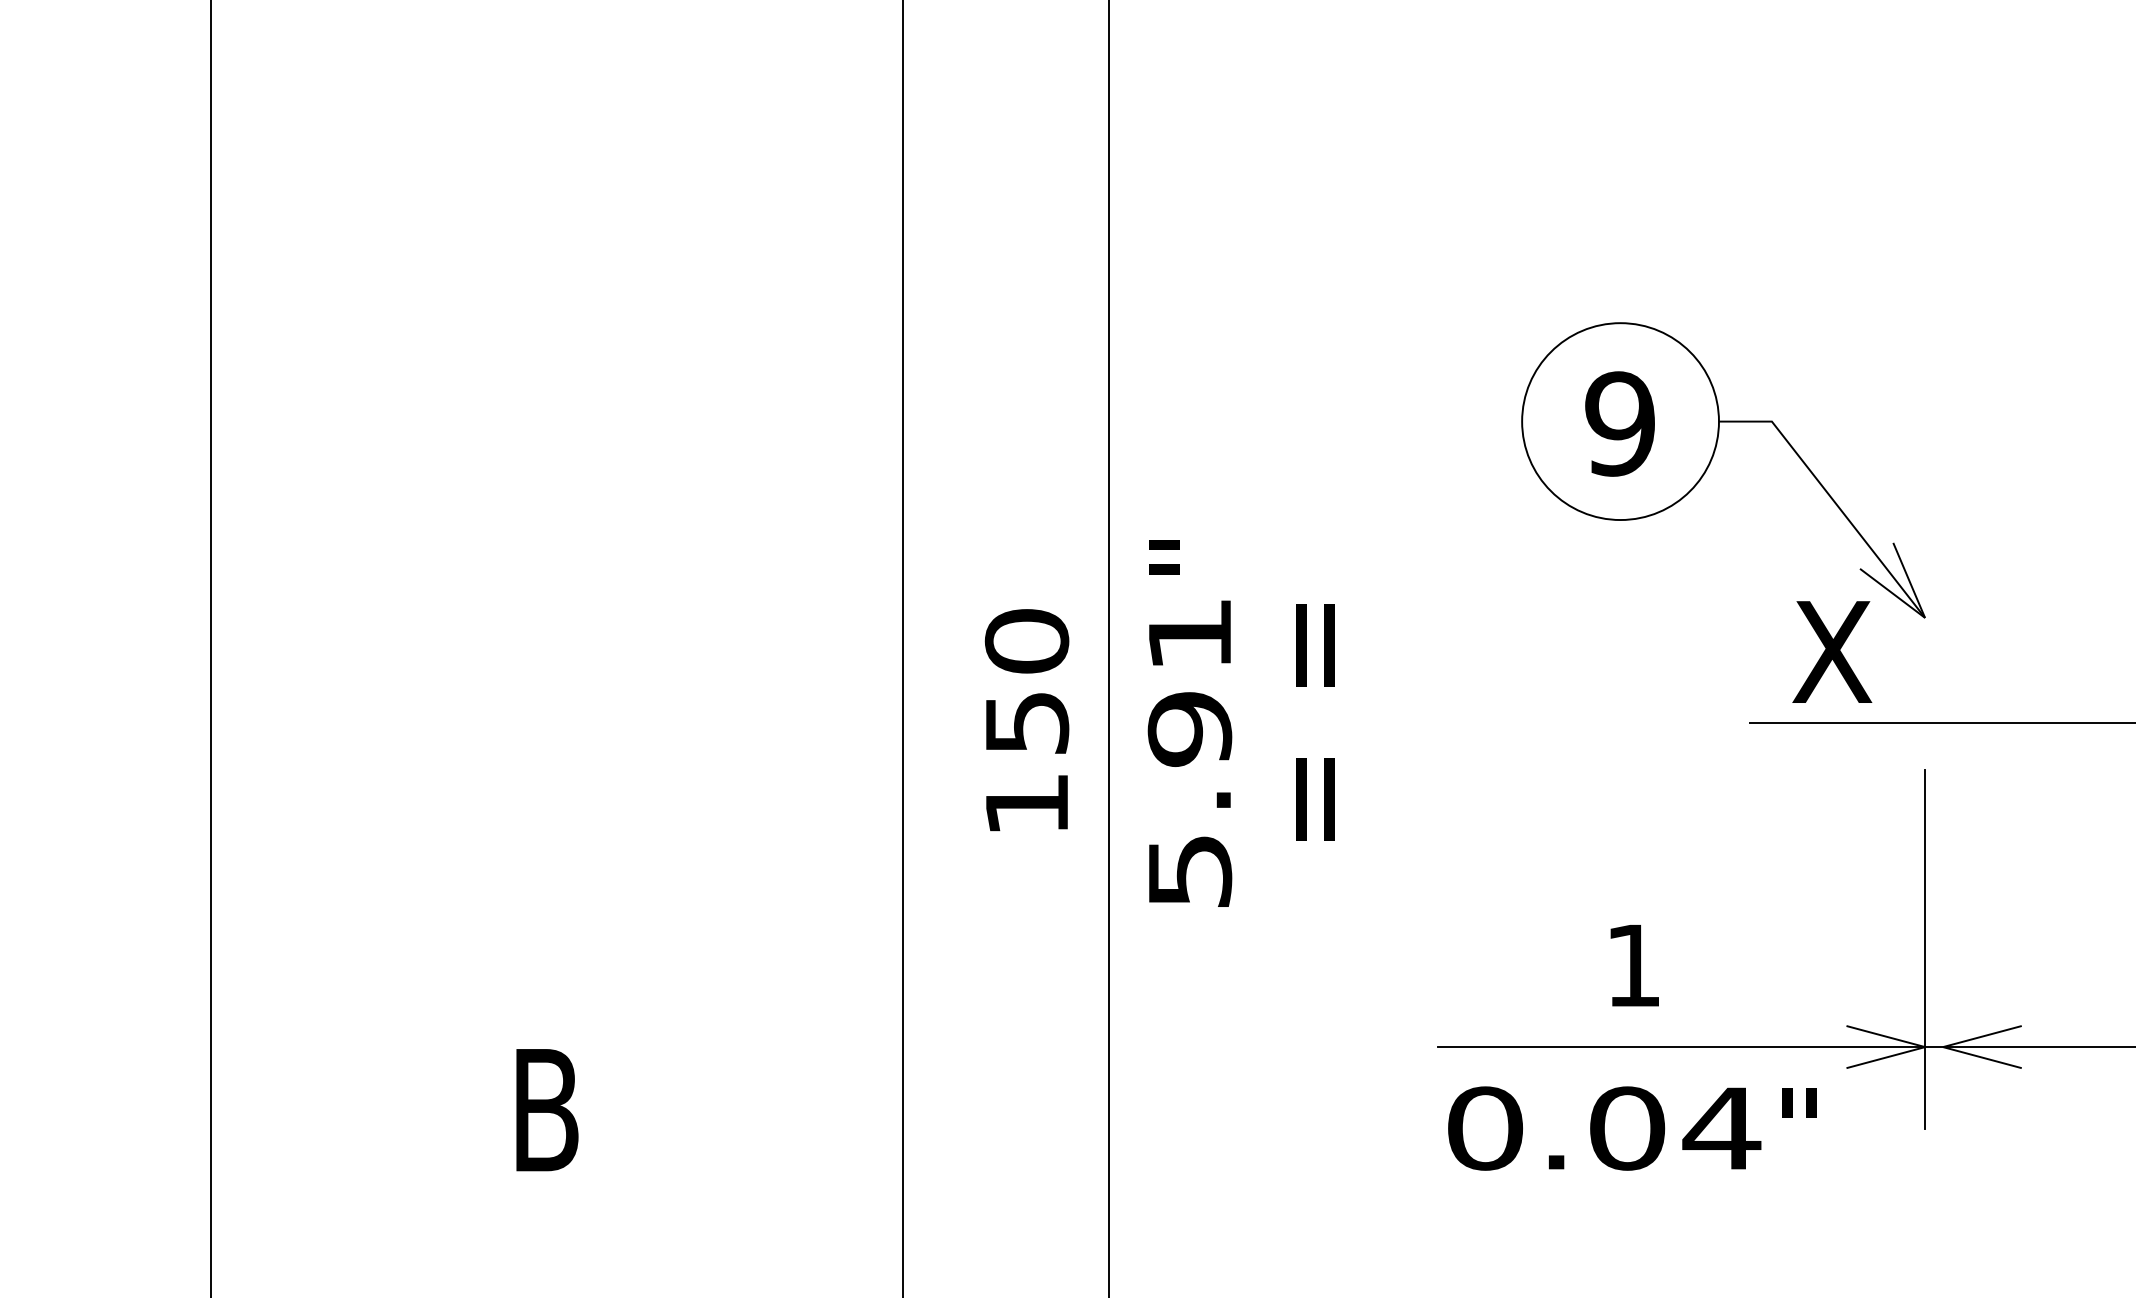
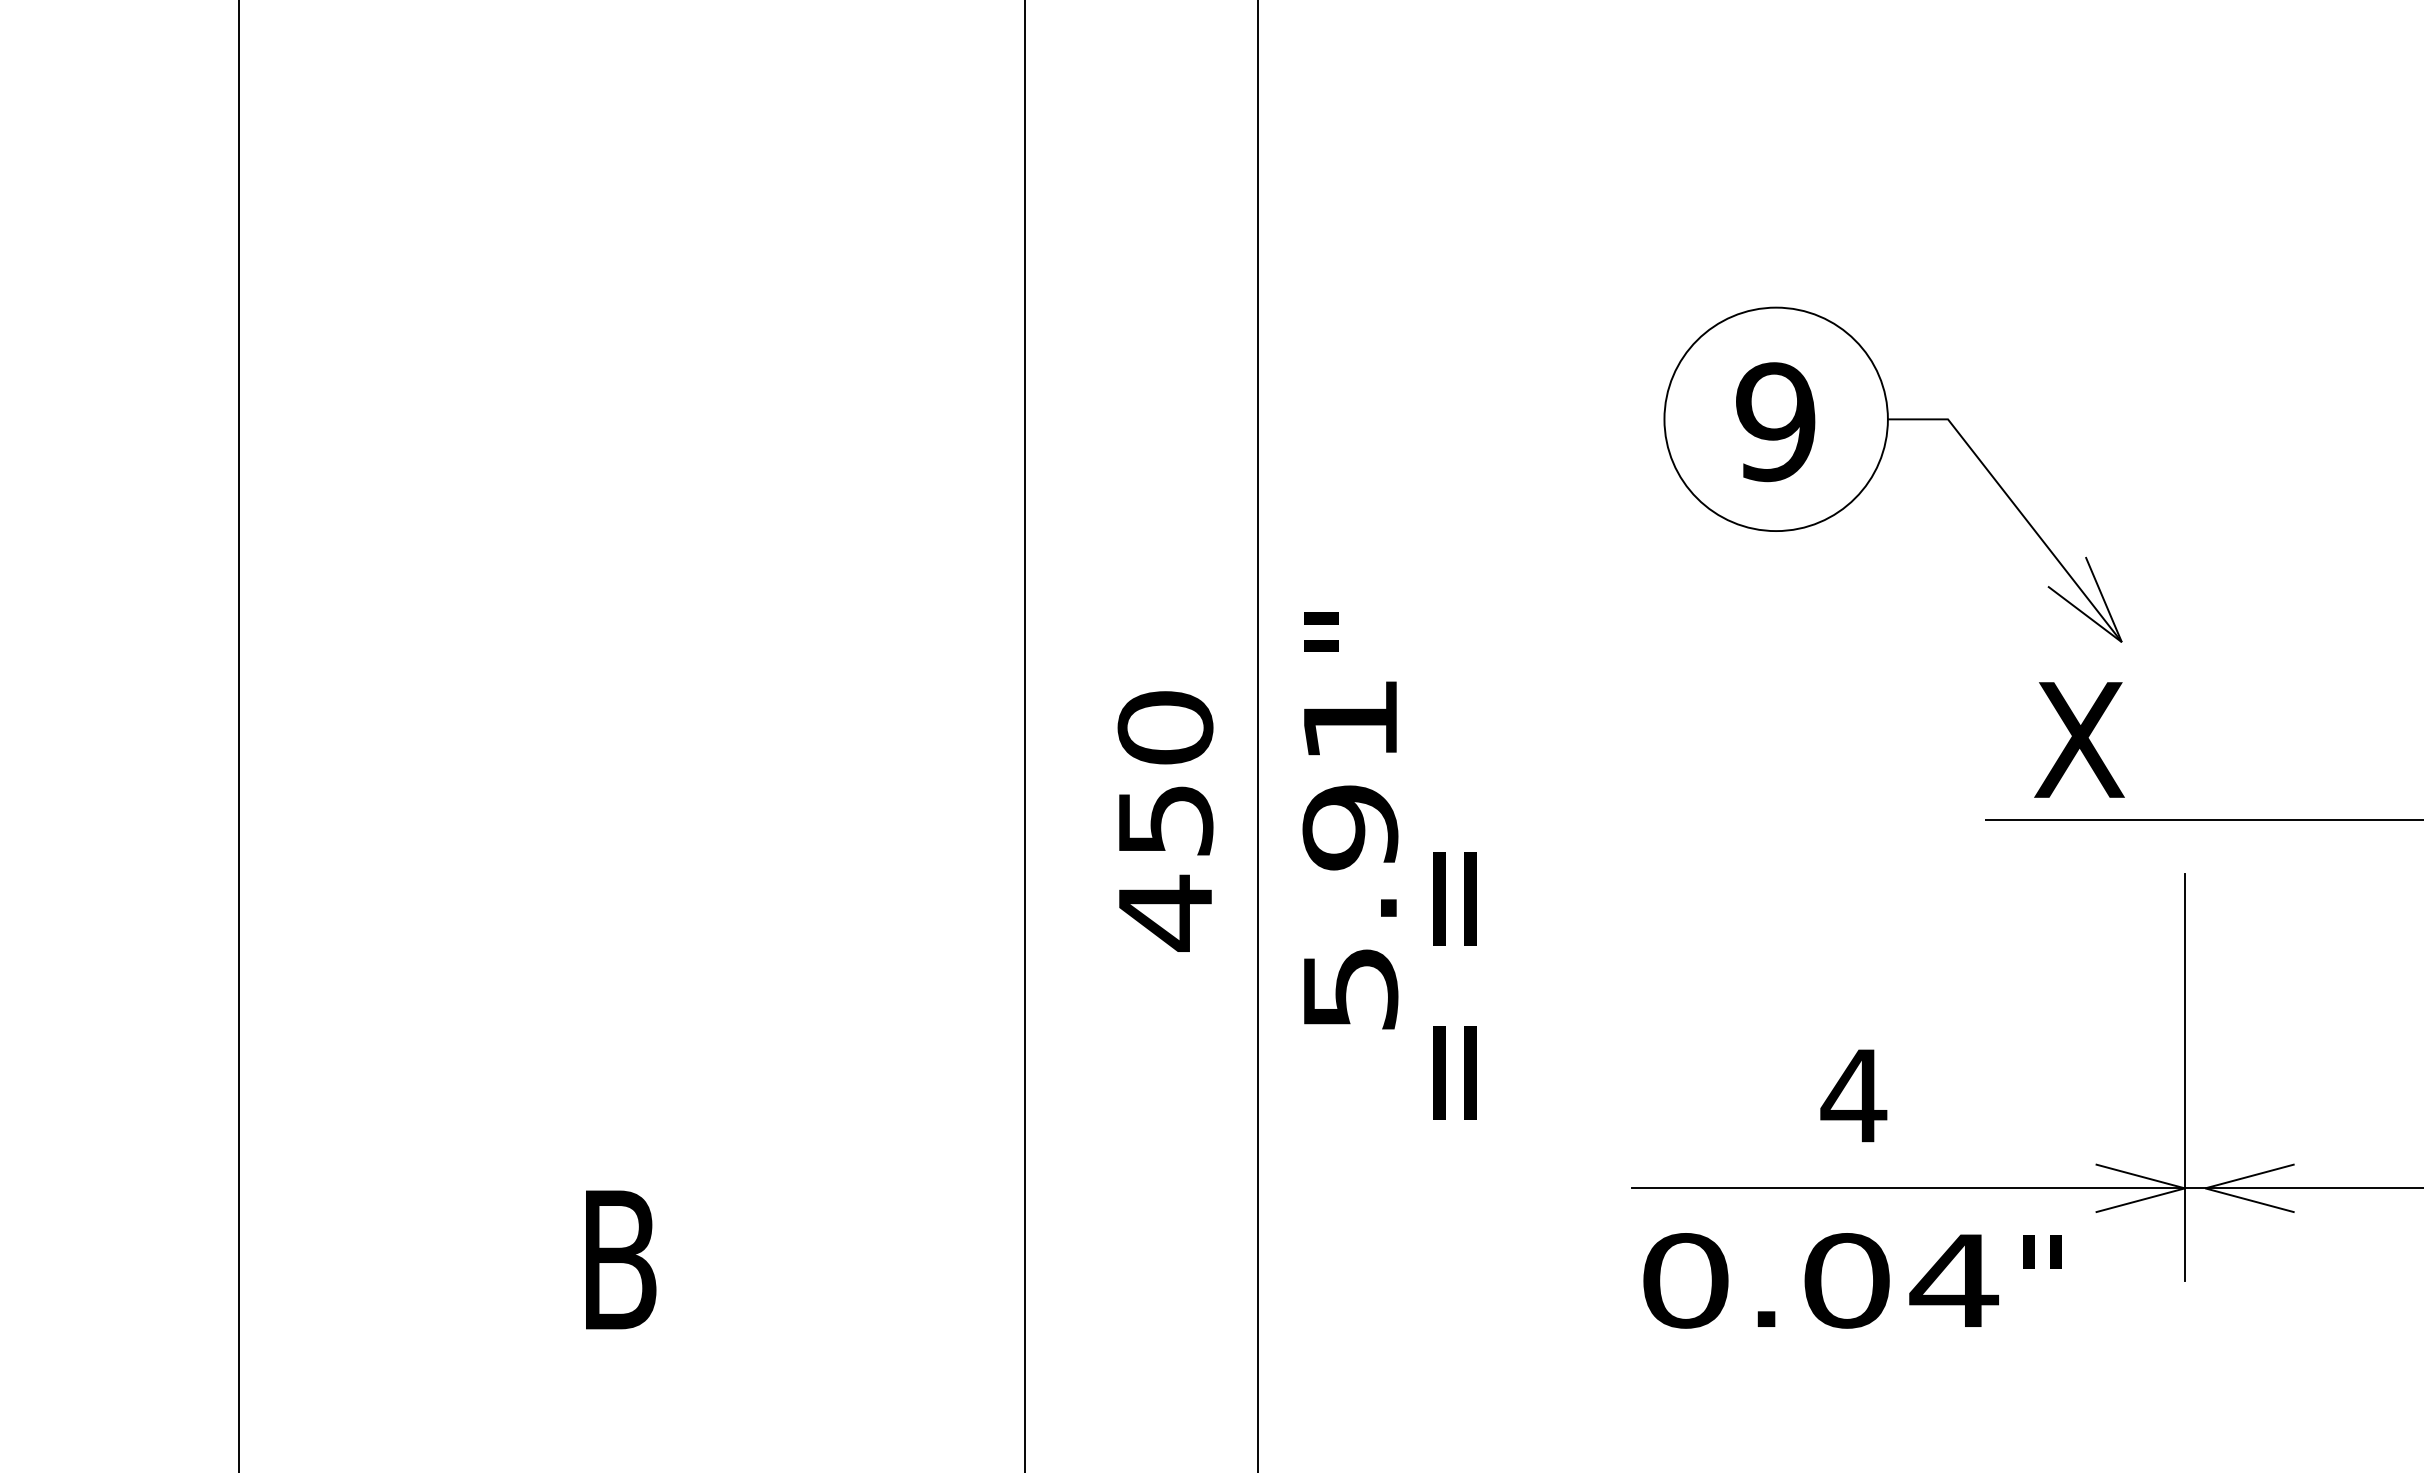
part: (1710, 463) -> (1878, 467), moved
text: (1315, 722) -> (1454, 985), moved
text: (1027, 804) -> (1165, 912), 150 -> 450
text: (1633, 965) -> (1853, 1095), 1 -> 4

